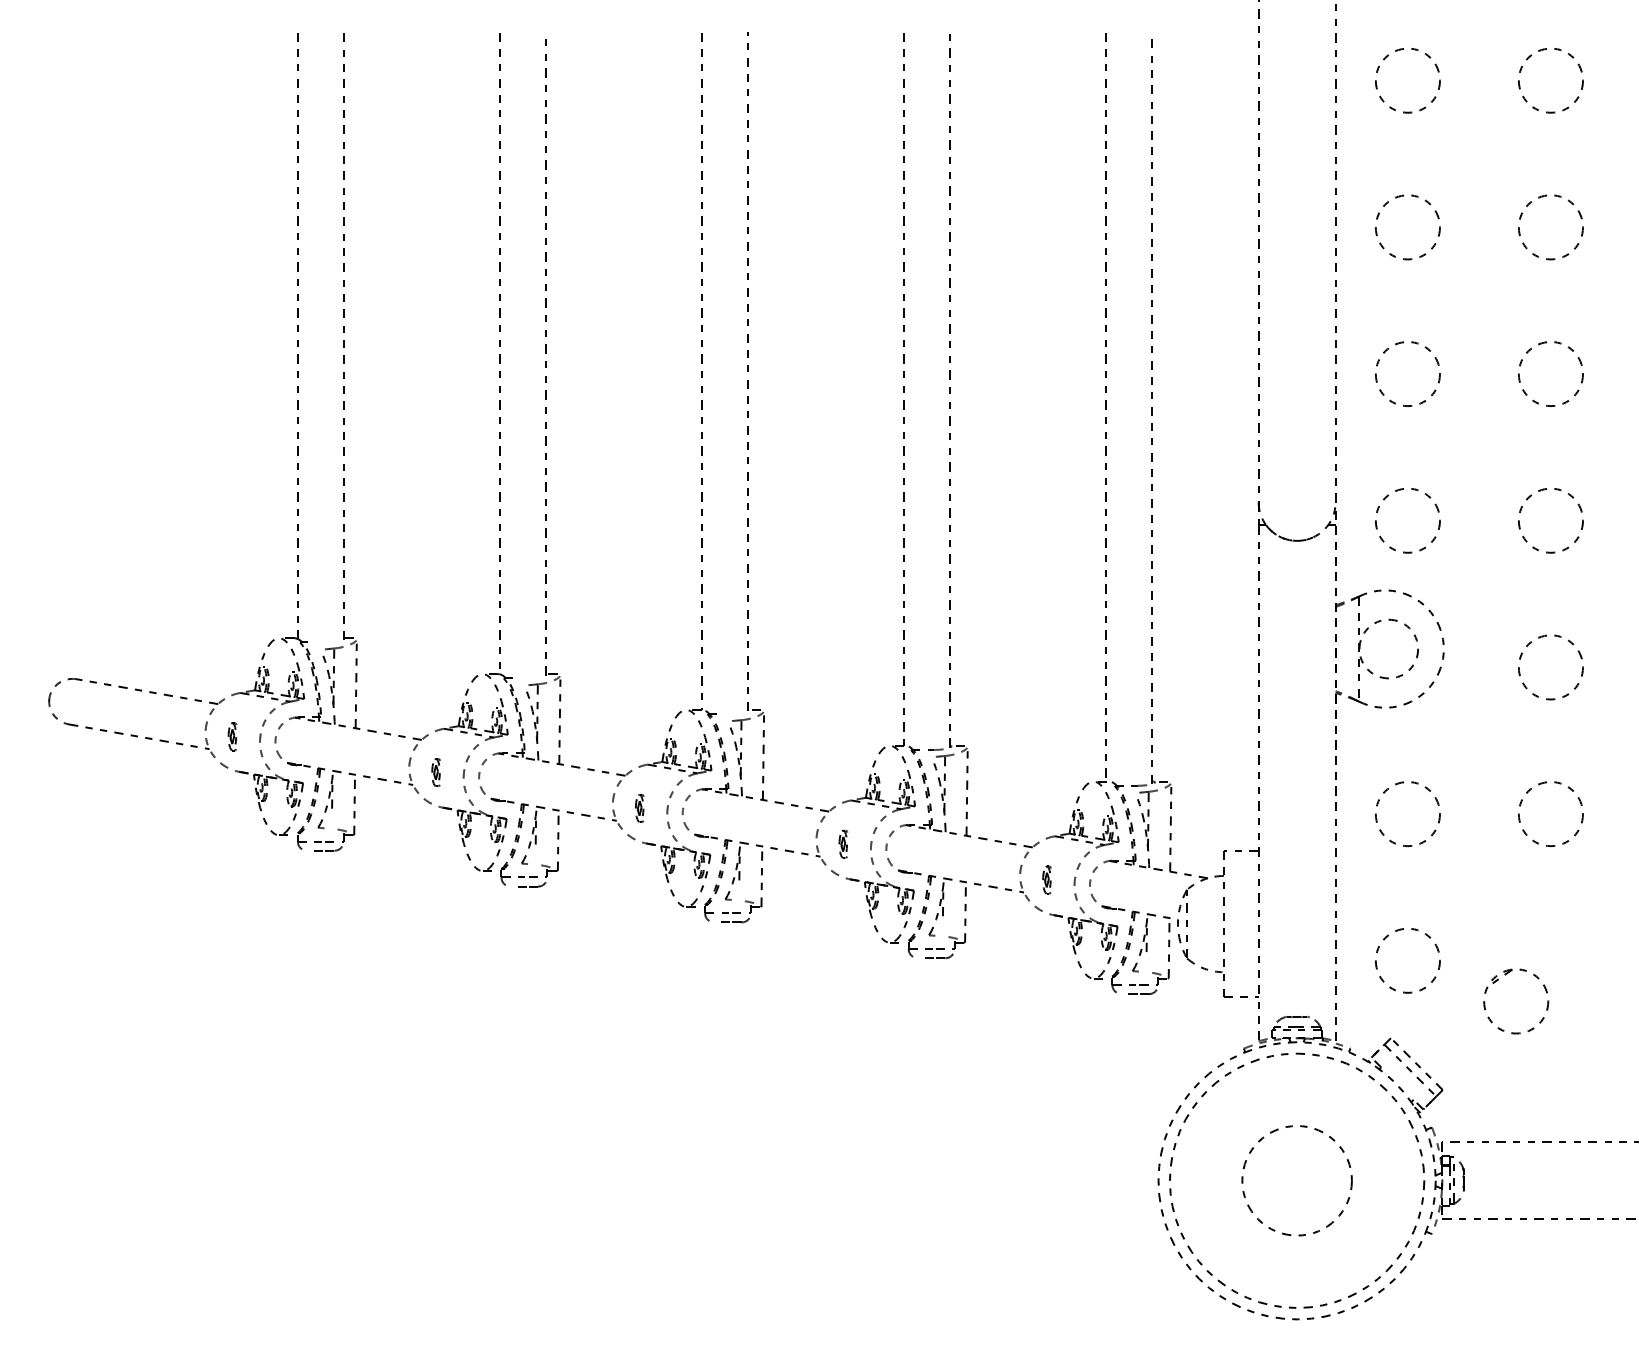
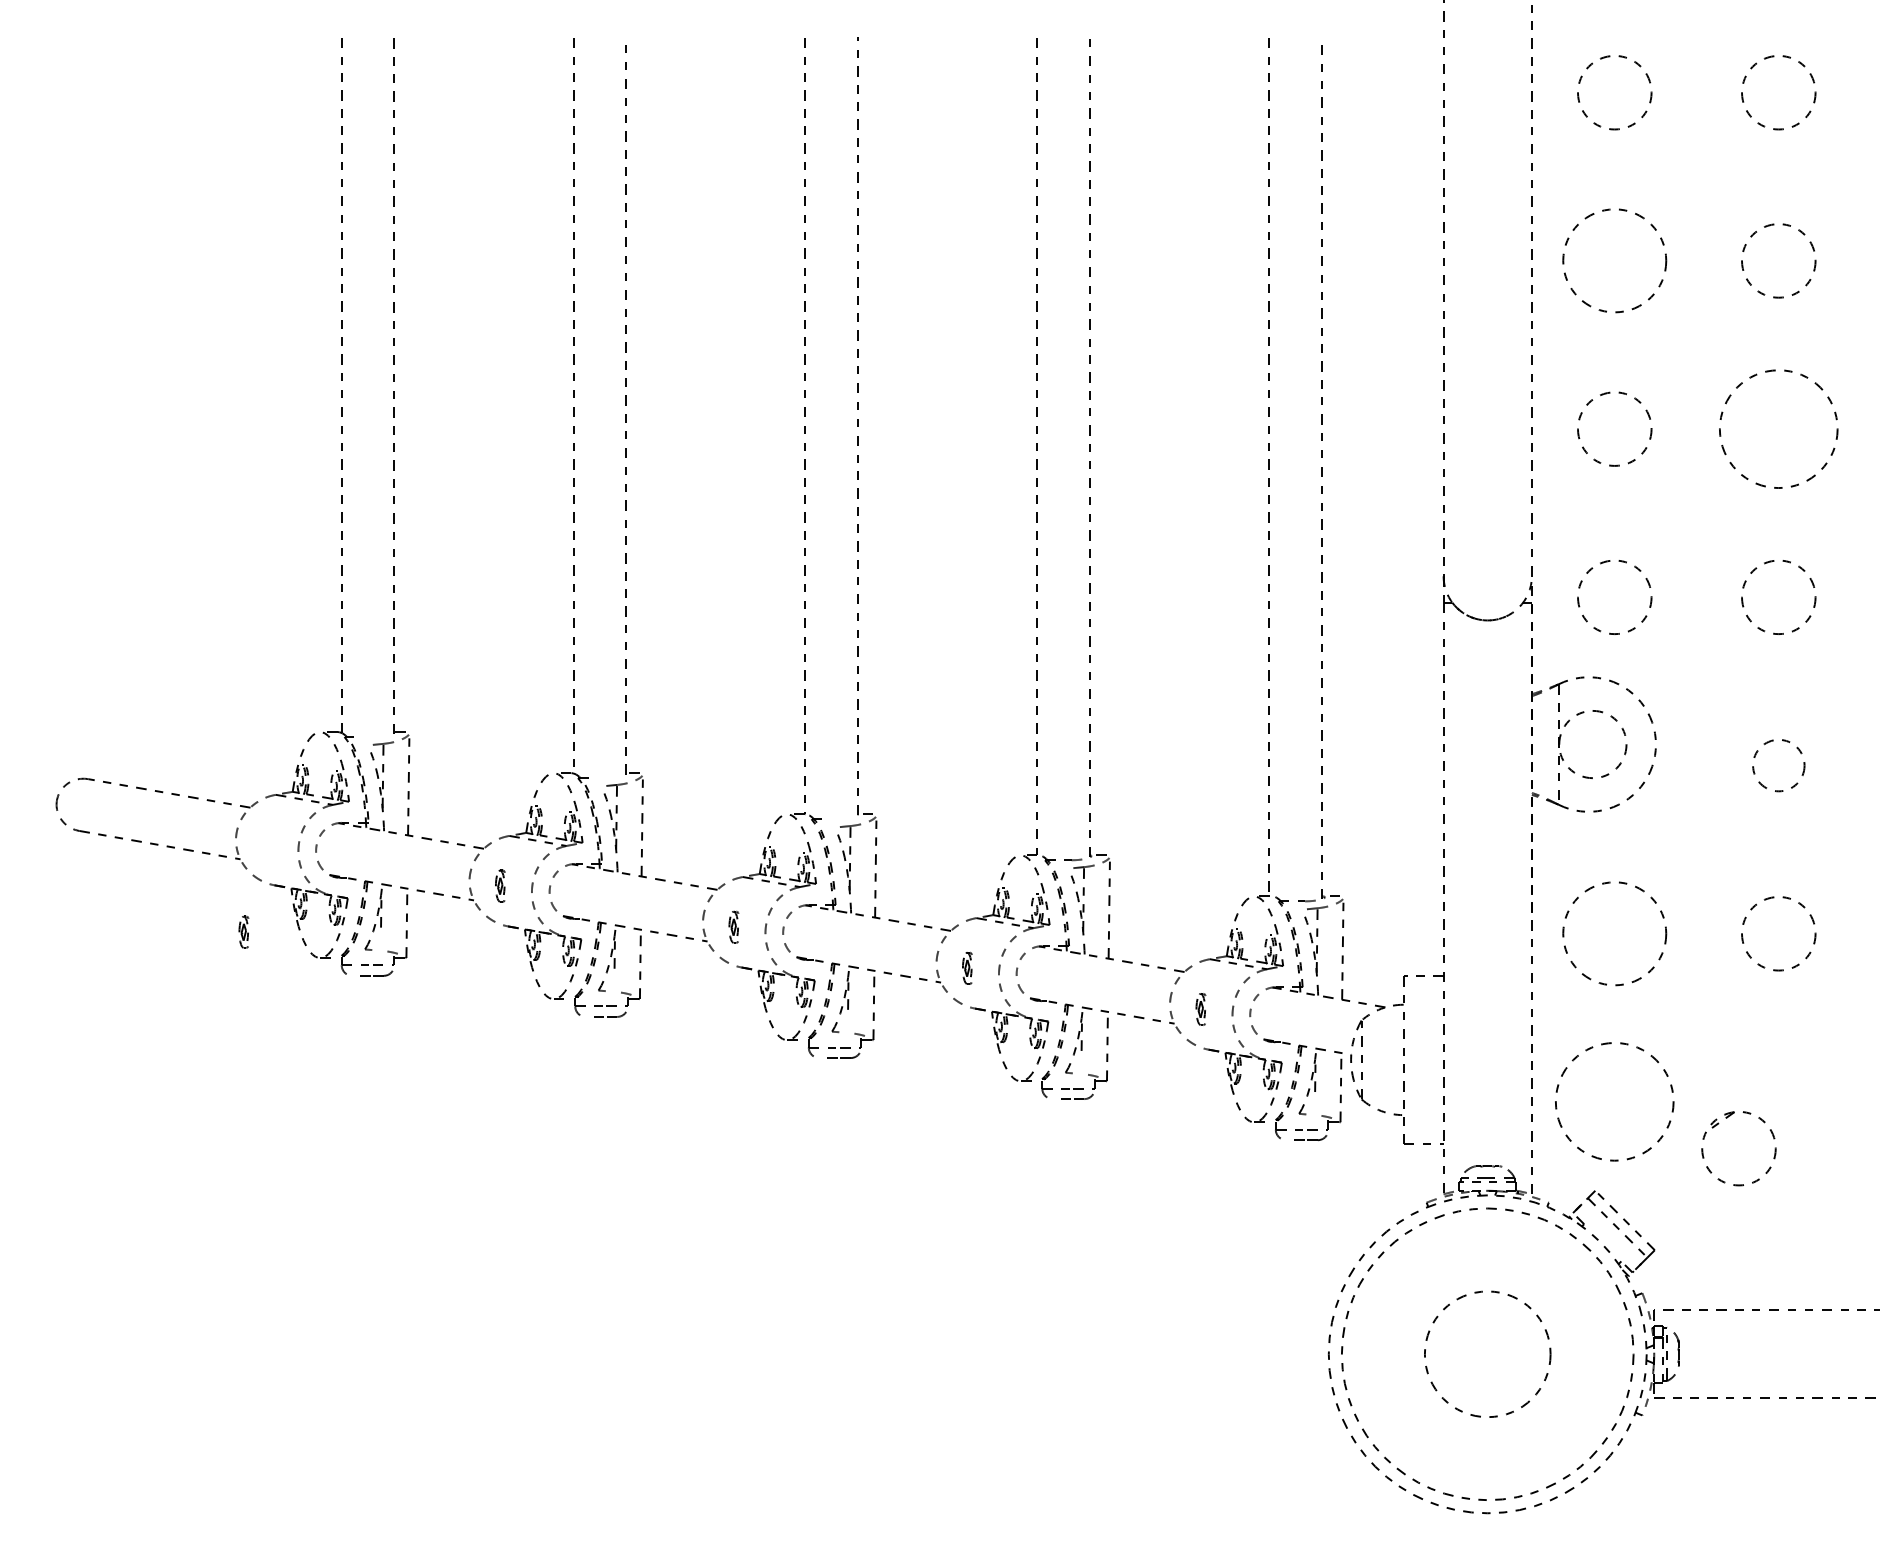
circle: (1407, 227) -> (1614, 261), size x1.4
circle: (1550, 373) -> (1778, 428), size x1.6
circle: (1550, 667) -> (1778, 765), size x0.7
part: (232, 736) -> (243, 931), moved
circle: (1407, 813) -> (1614, 933), size x1.4
circle: (1407, 960) -> (1614, 1101), size x1.6

